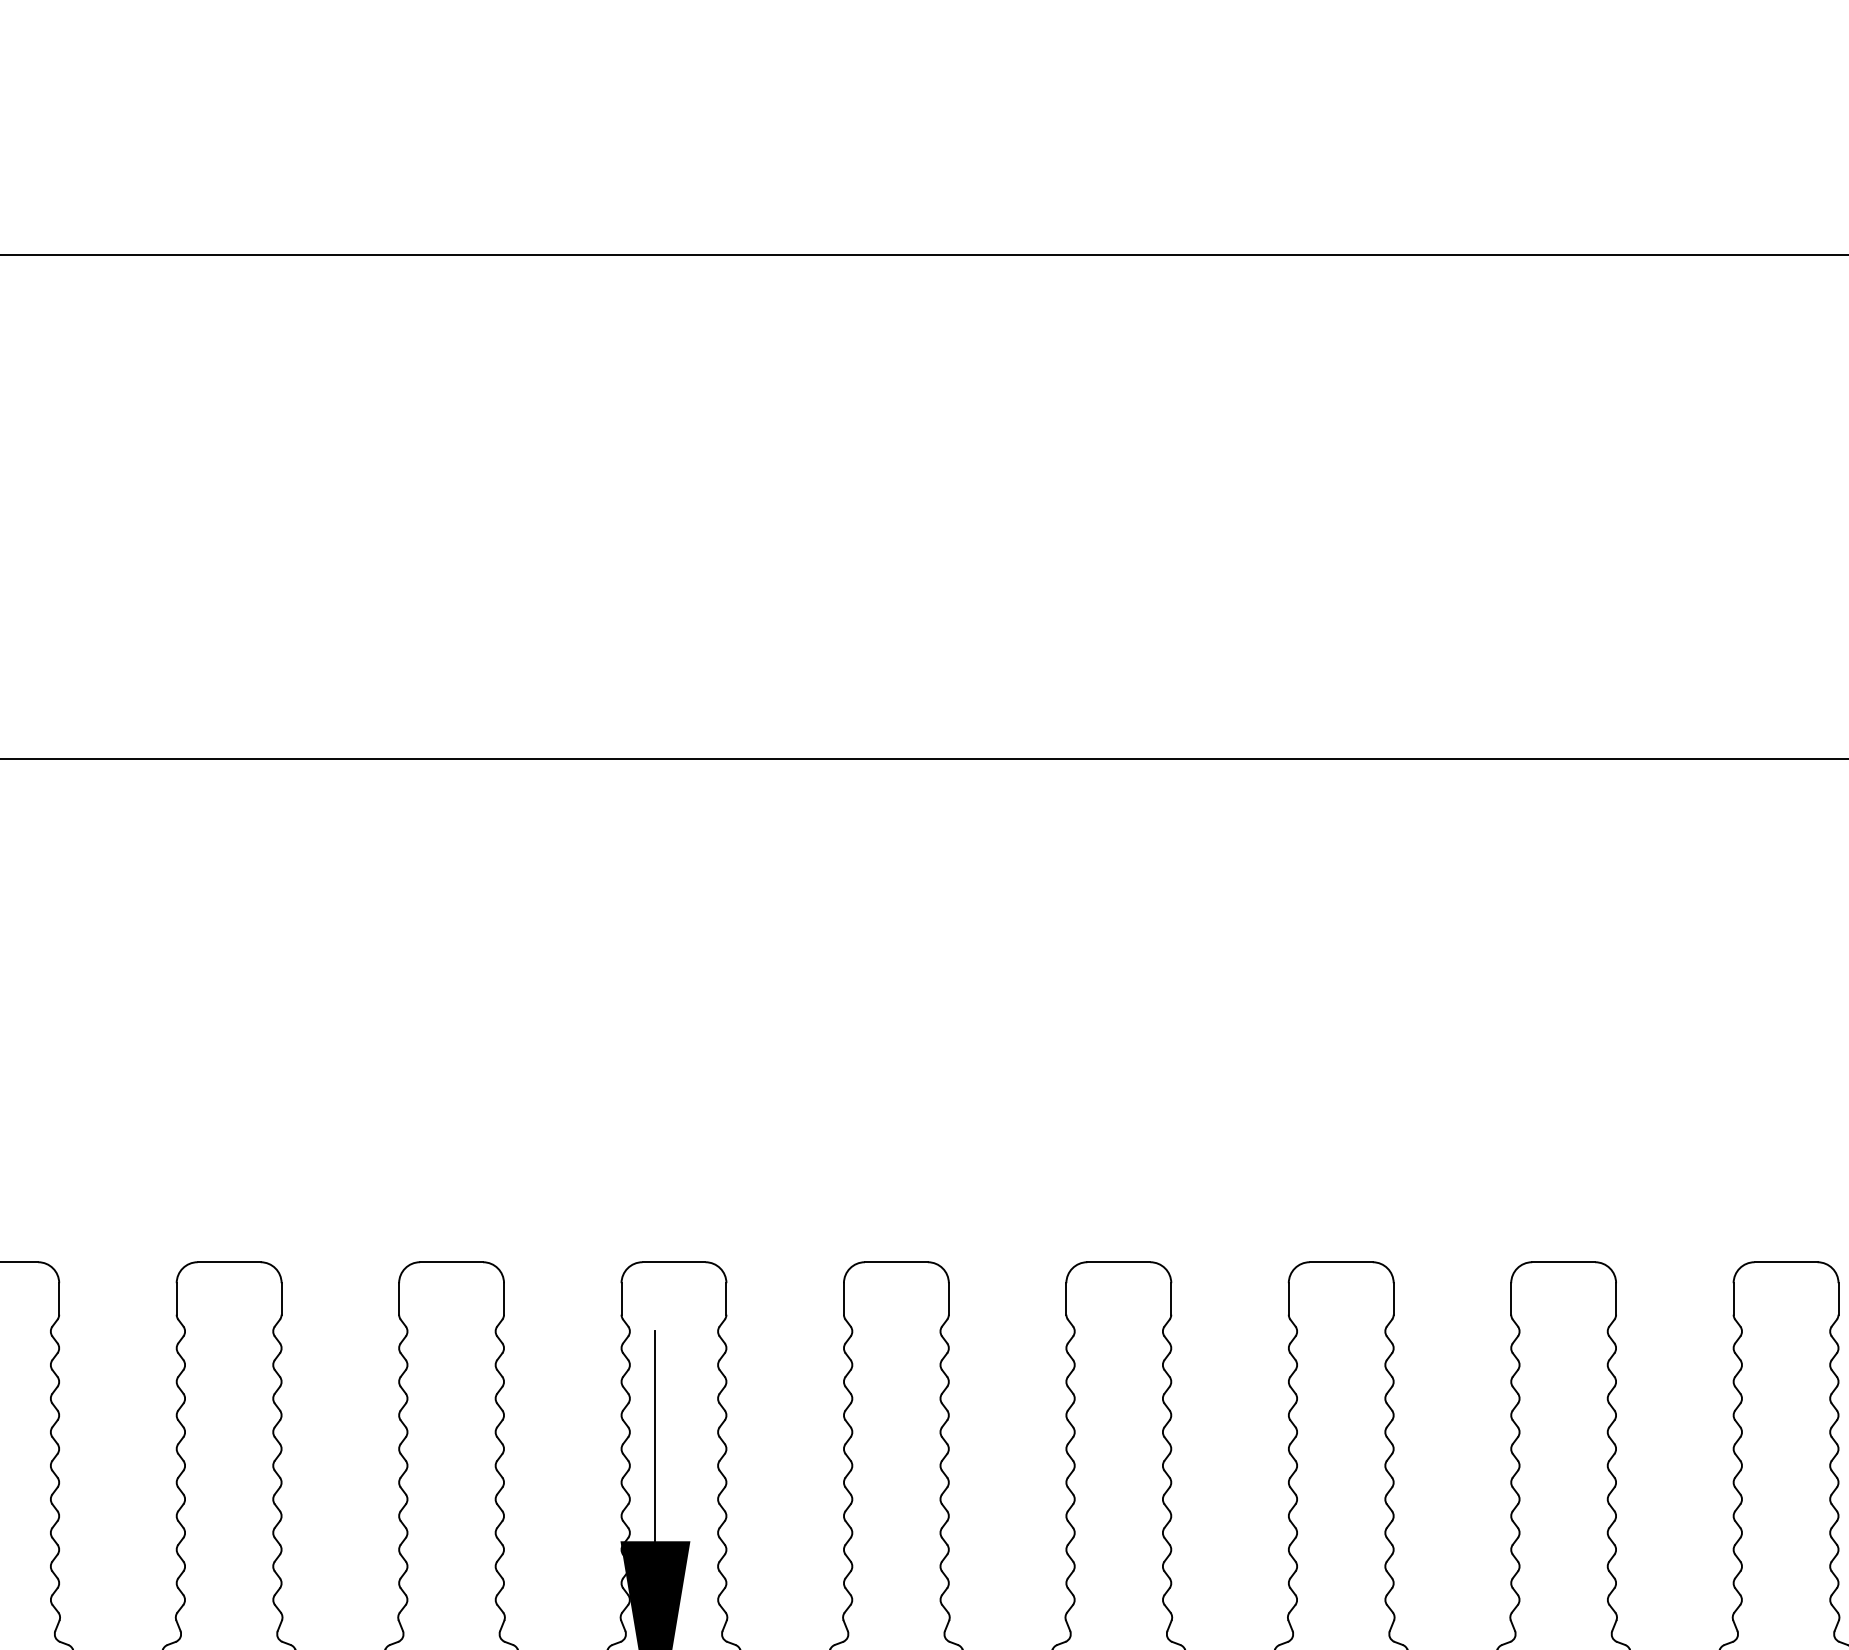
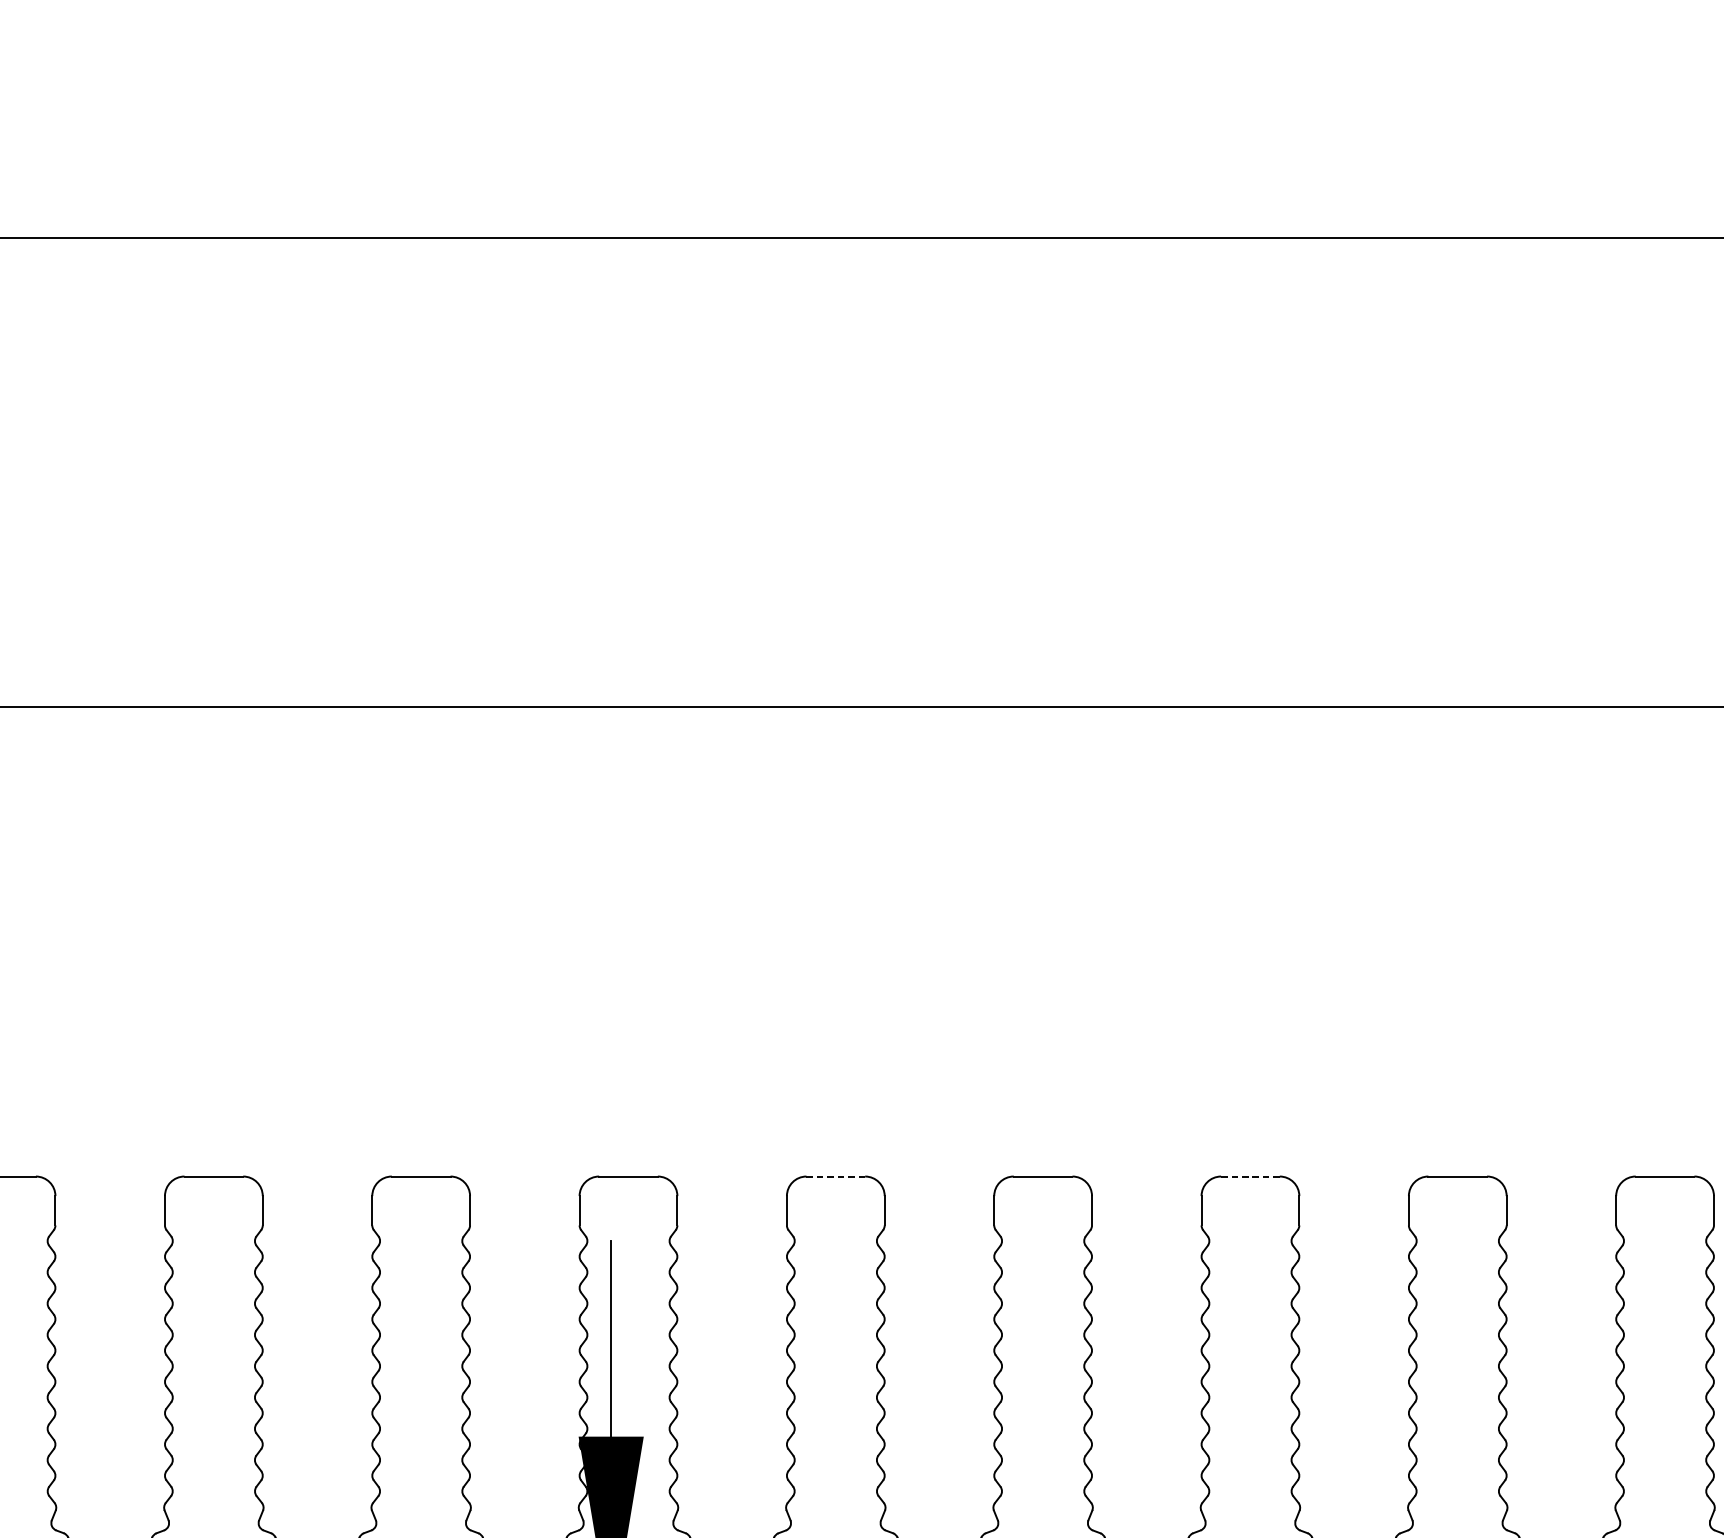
line: (896, 1262) -> (835, 1176), solid -> dashed
line: (1341, 1262) -> (1250, 1176), solid -> dashed

